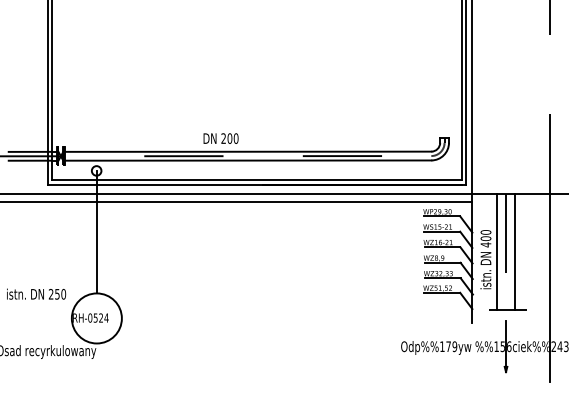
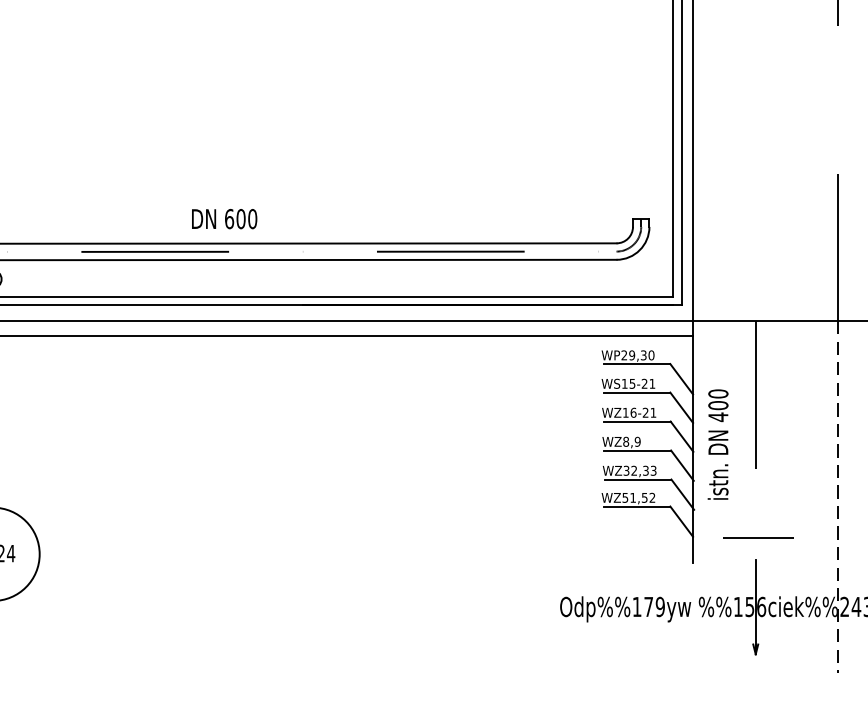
text: (223, 138) -> (229, 218), 200 -> 600
line: (497, 251) -> (739, 429), removed
line: (514, 251) -> (771, 429), removed
line: (550, 288) -> (838, 498), solid -> dashed

